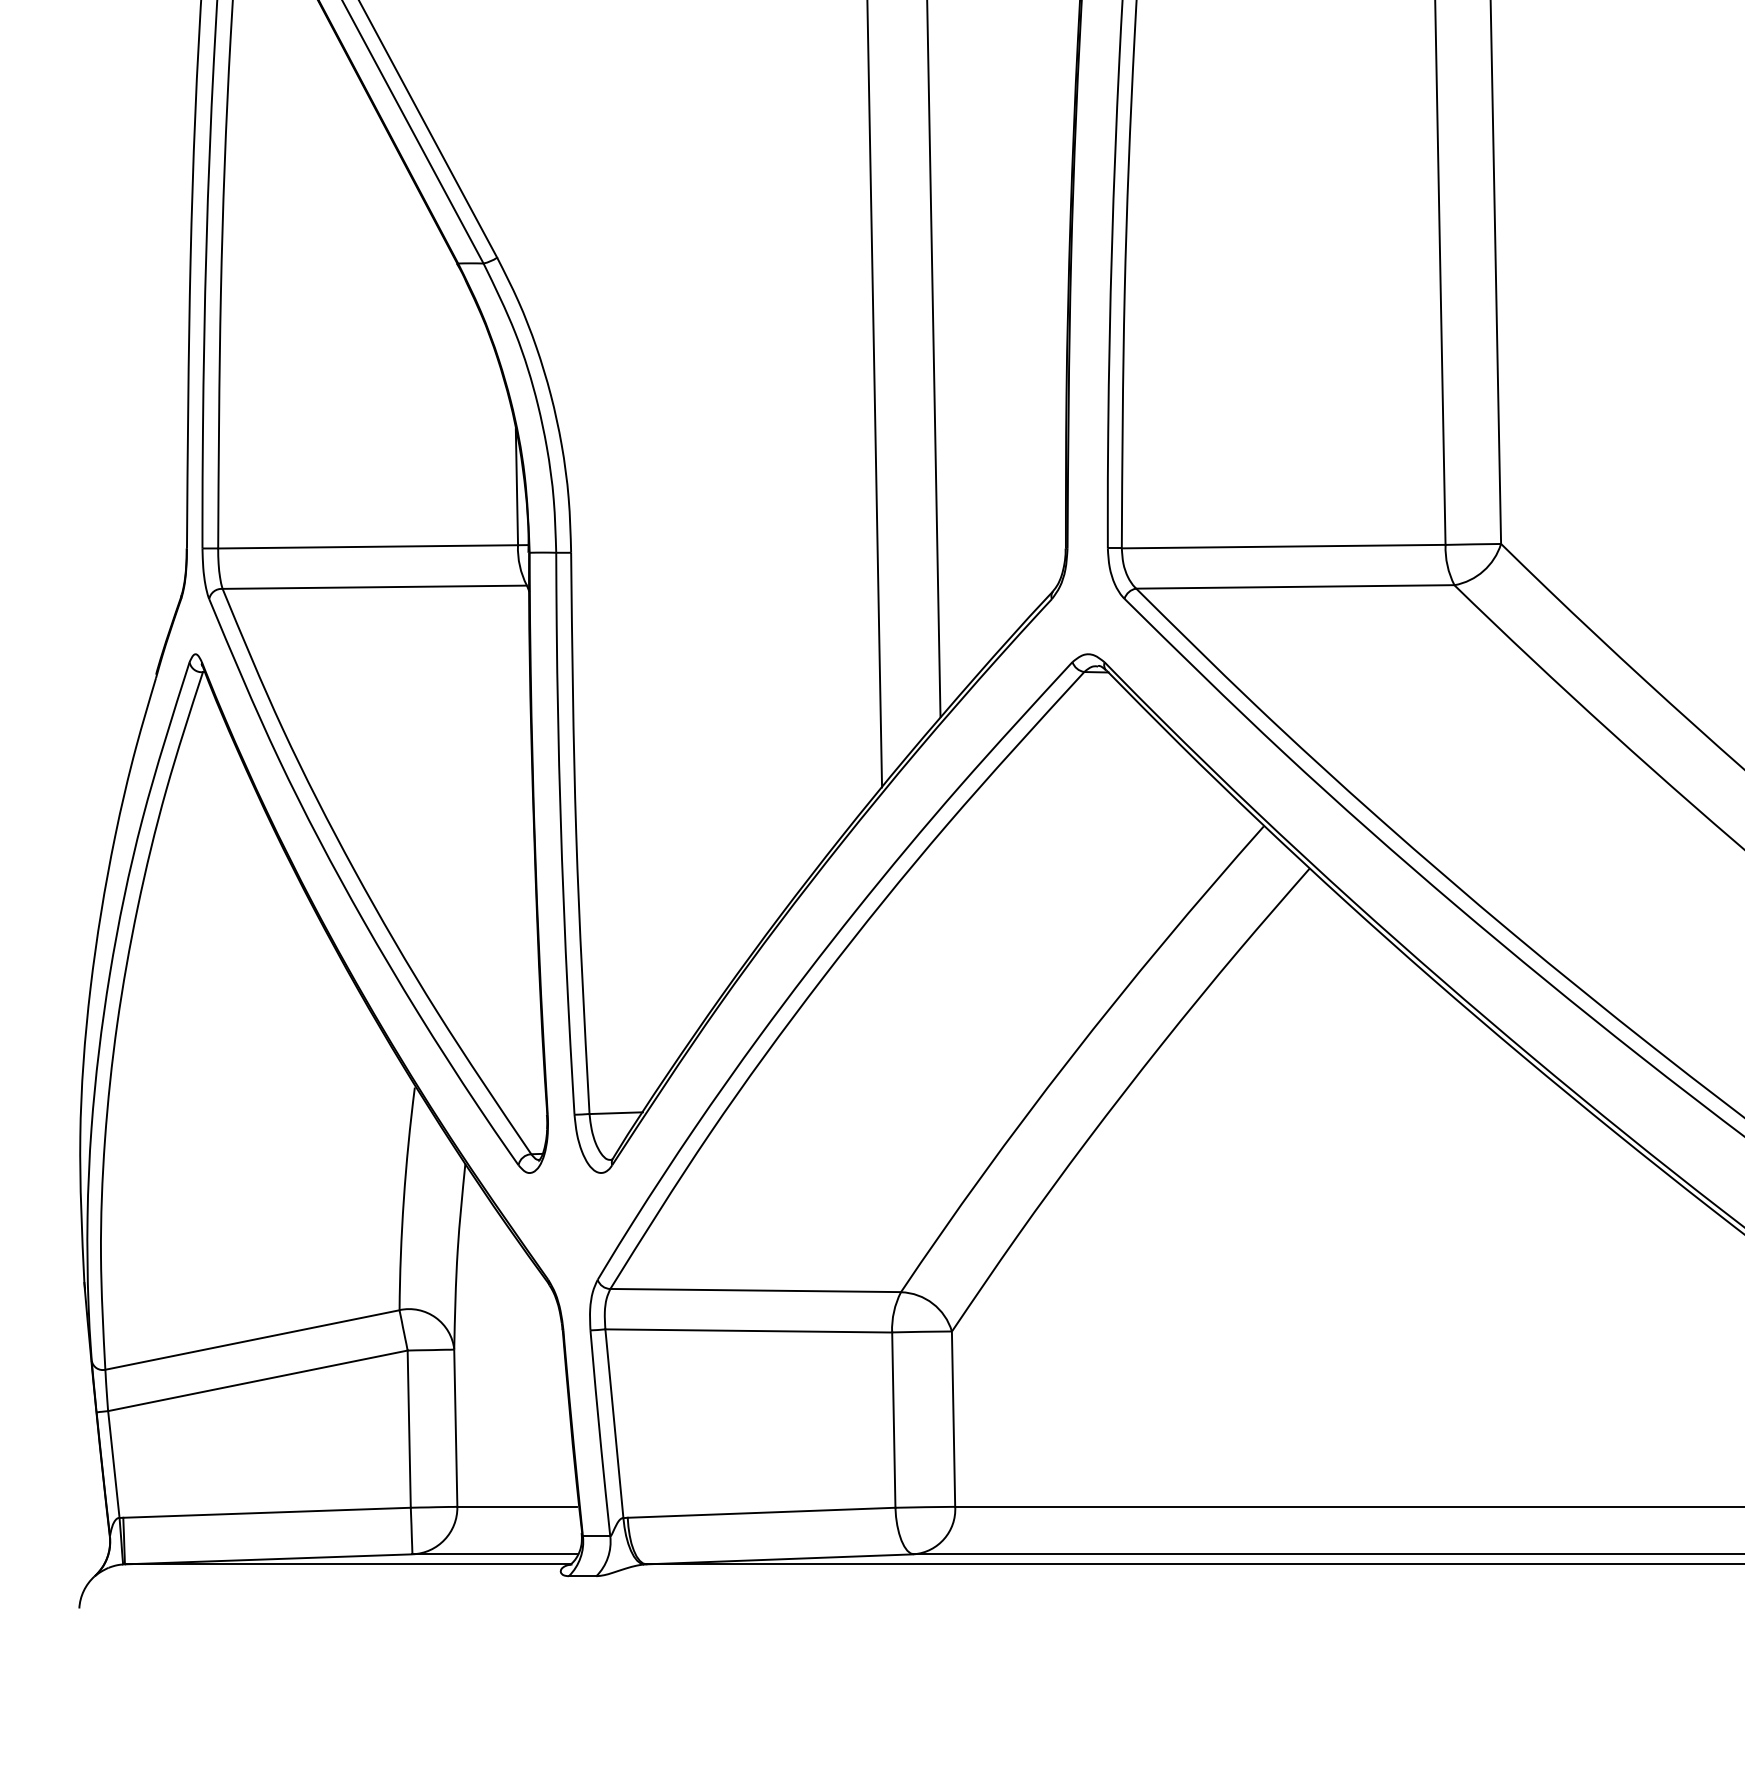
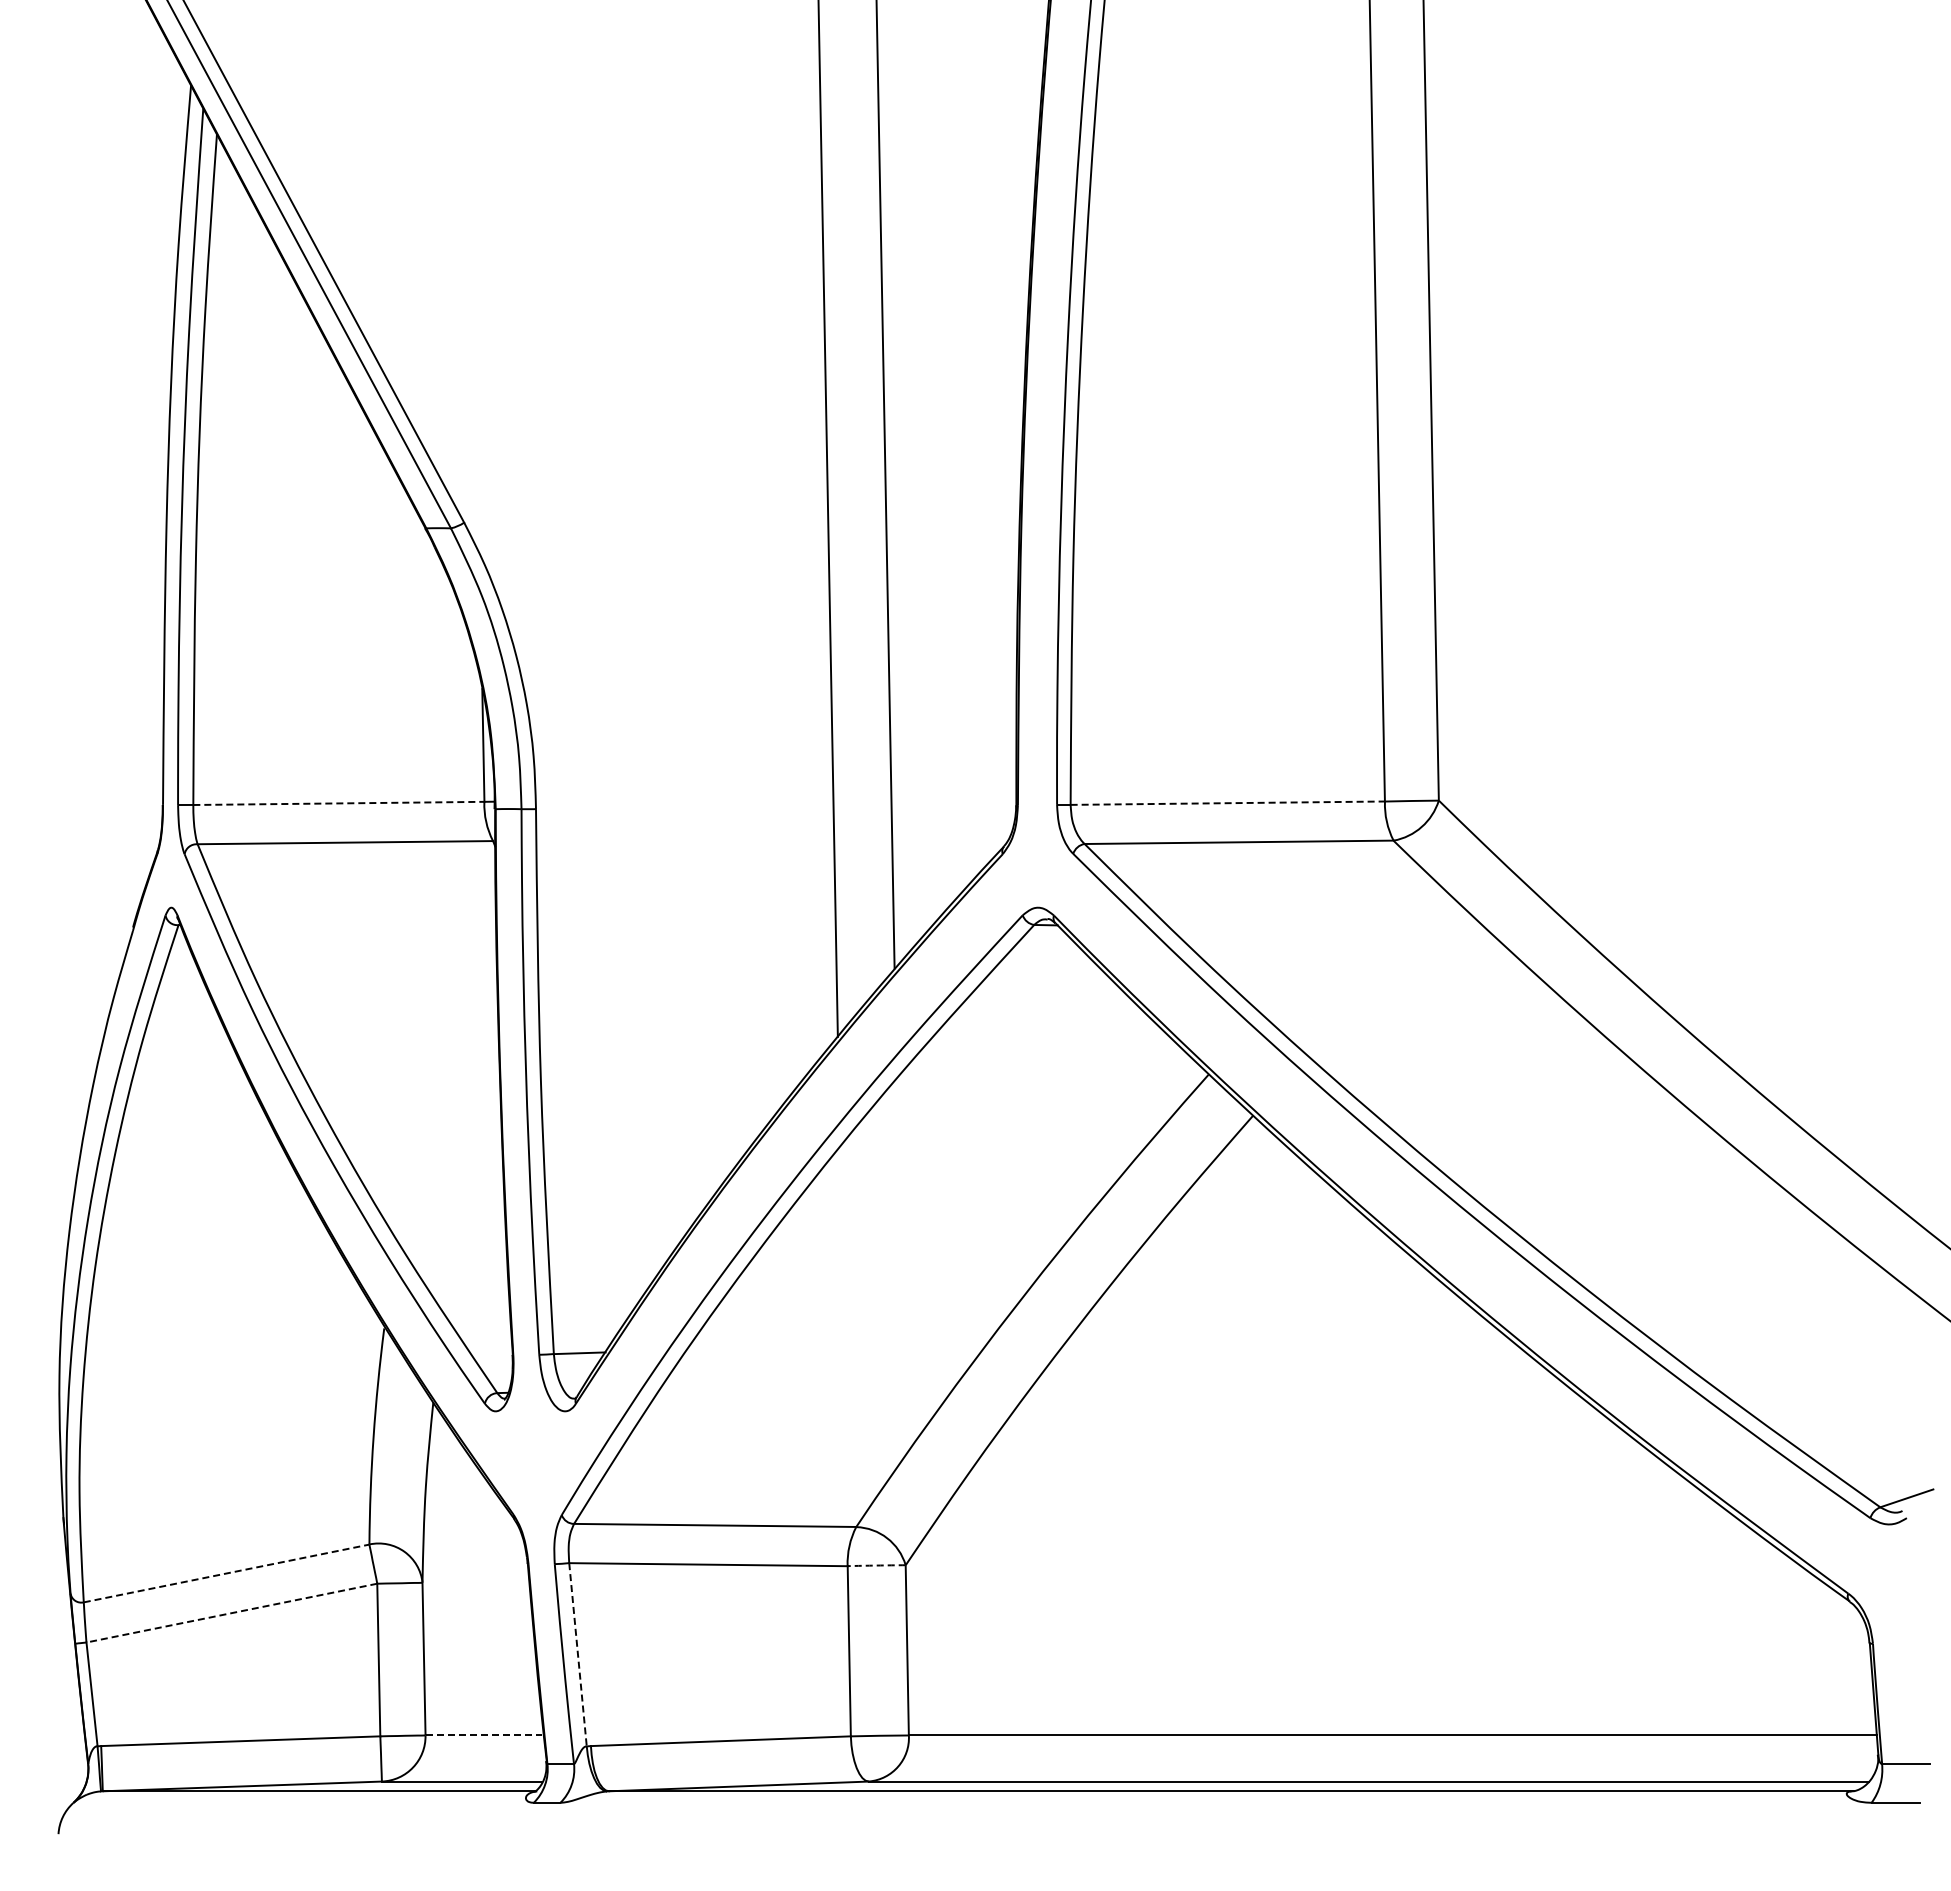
line: (367, 546) -> (338, 803), solid -> dashed
line: (1284, 546) -> (1228, 803), solid -> dashed
arc: (921, 1331) -> (876, 1565), solid -> dashed
line: (252, 1340) -> (226, 1573), solid -> dashed
line: (257, 1381) -> (231, 1613), solid -> dashed
line: (614, 1424) -> (578, 1655), solid -> dashed
line: (518, 1506) -> (484, 1735), solid -> dashed

